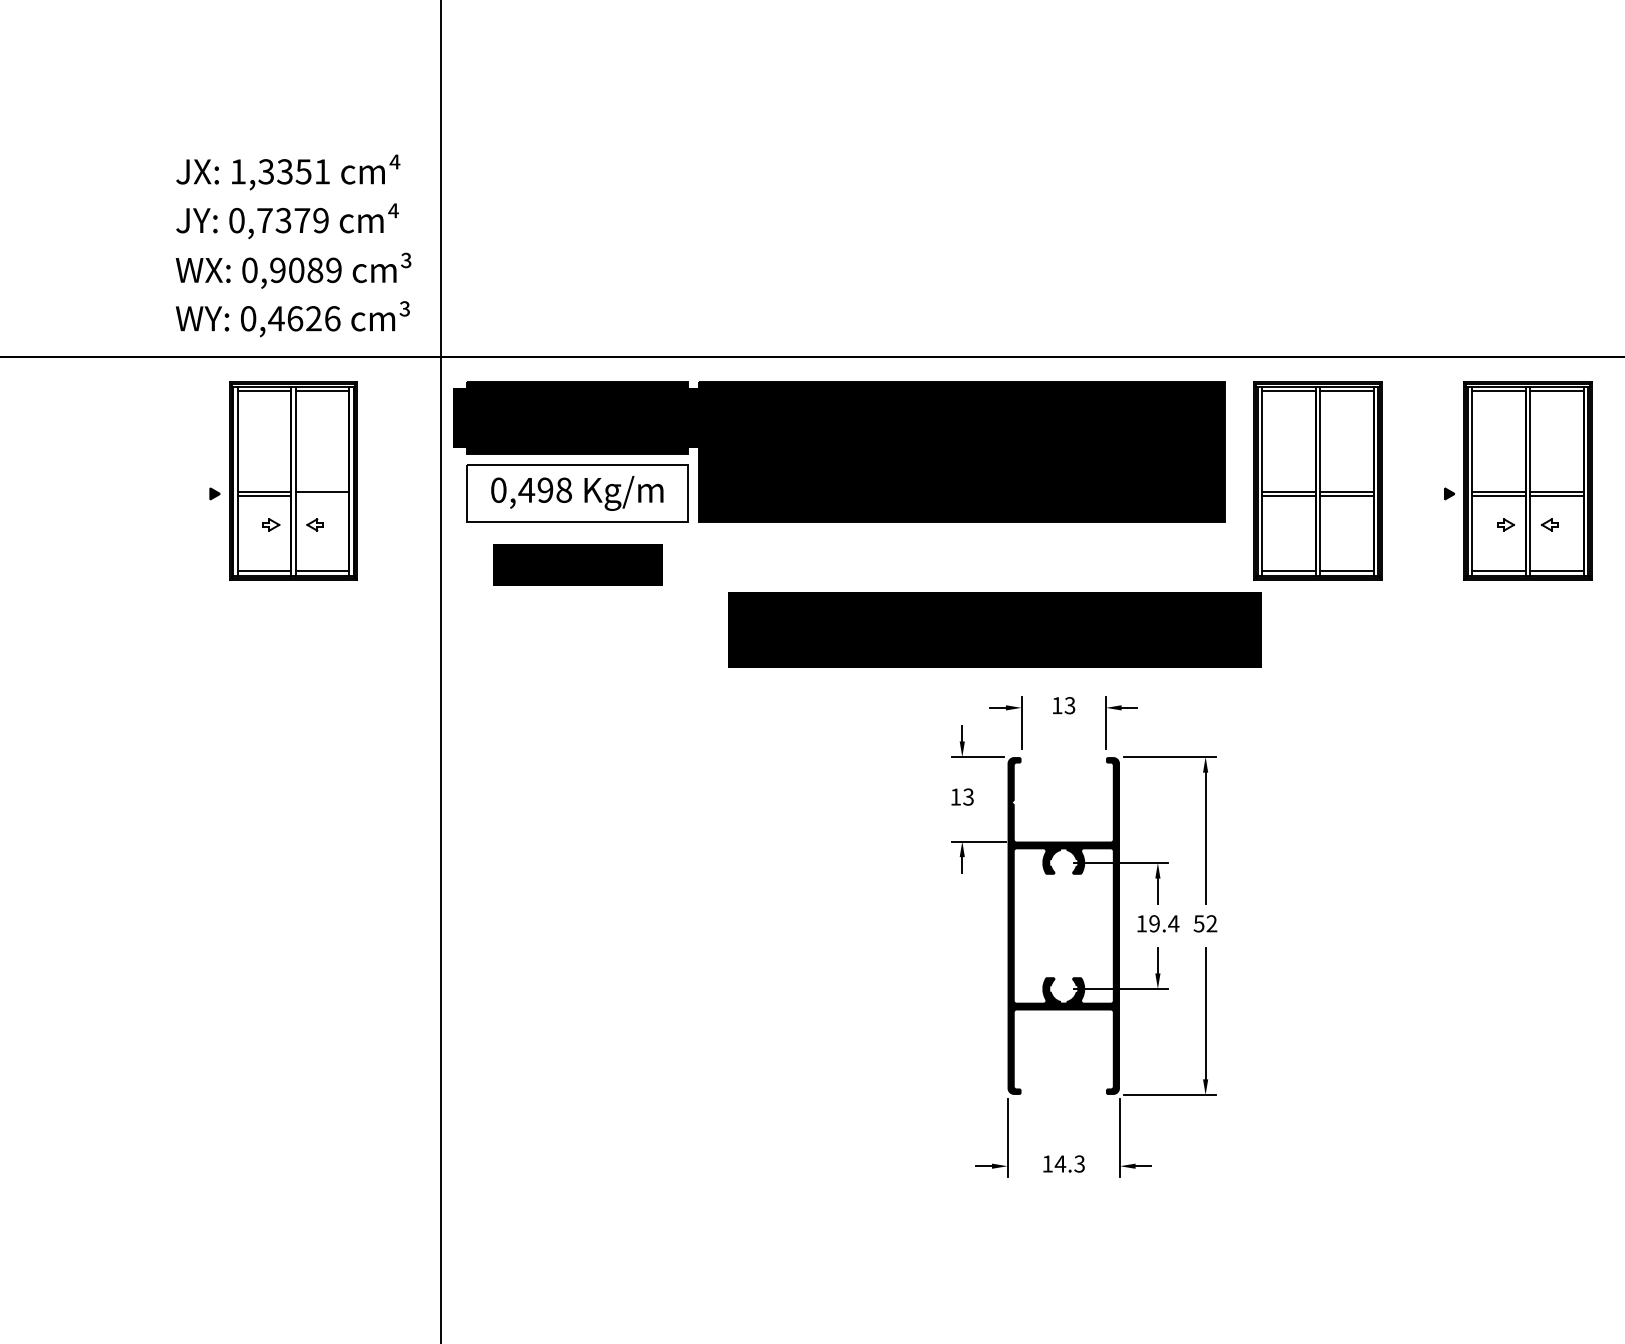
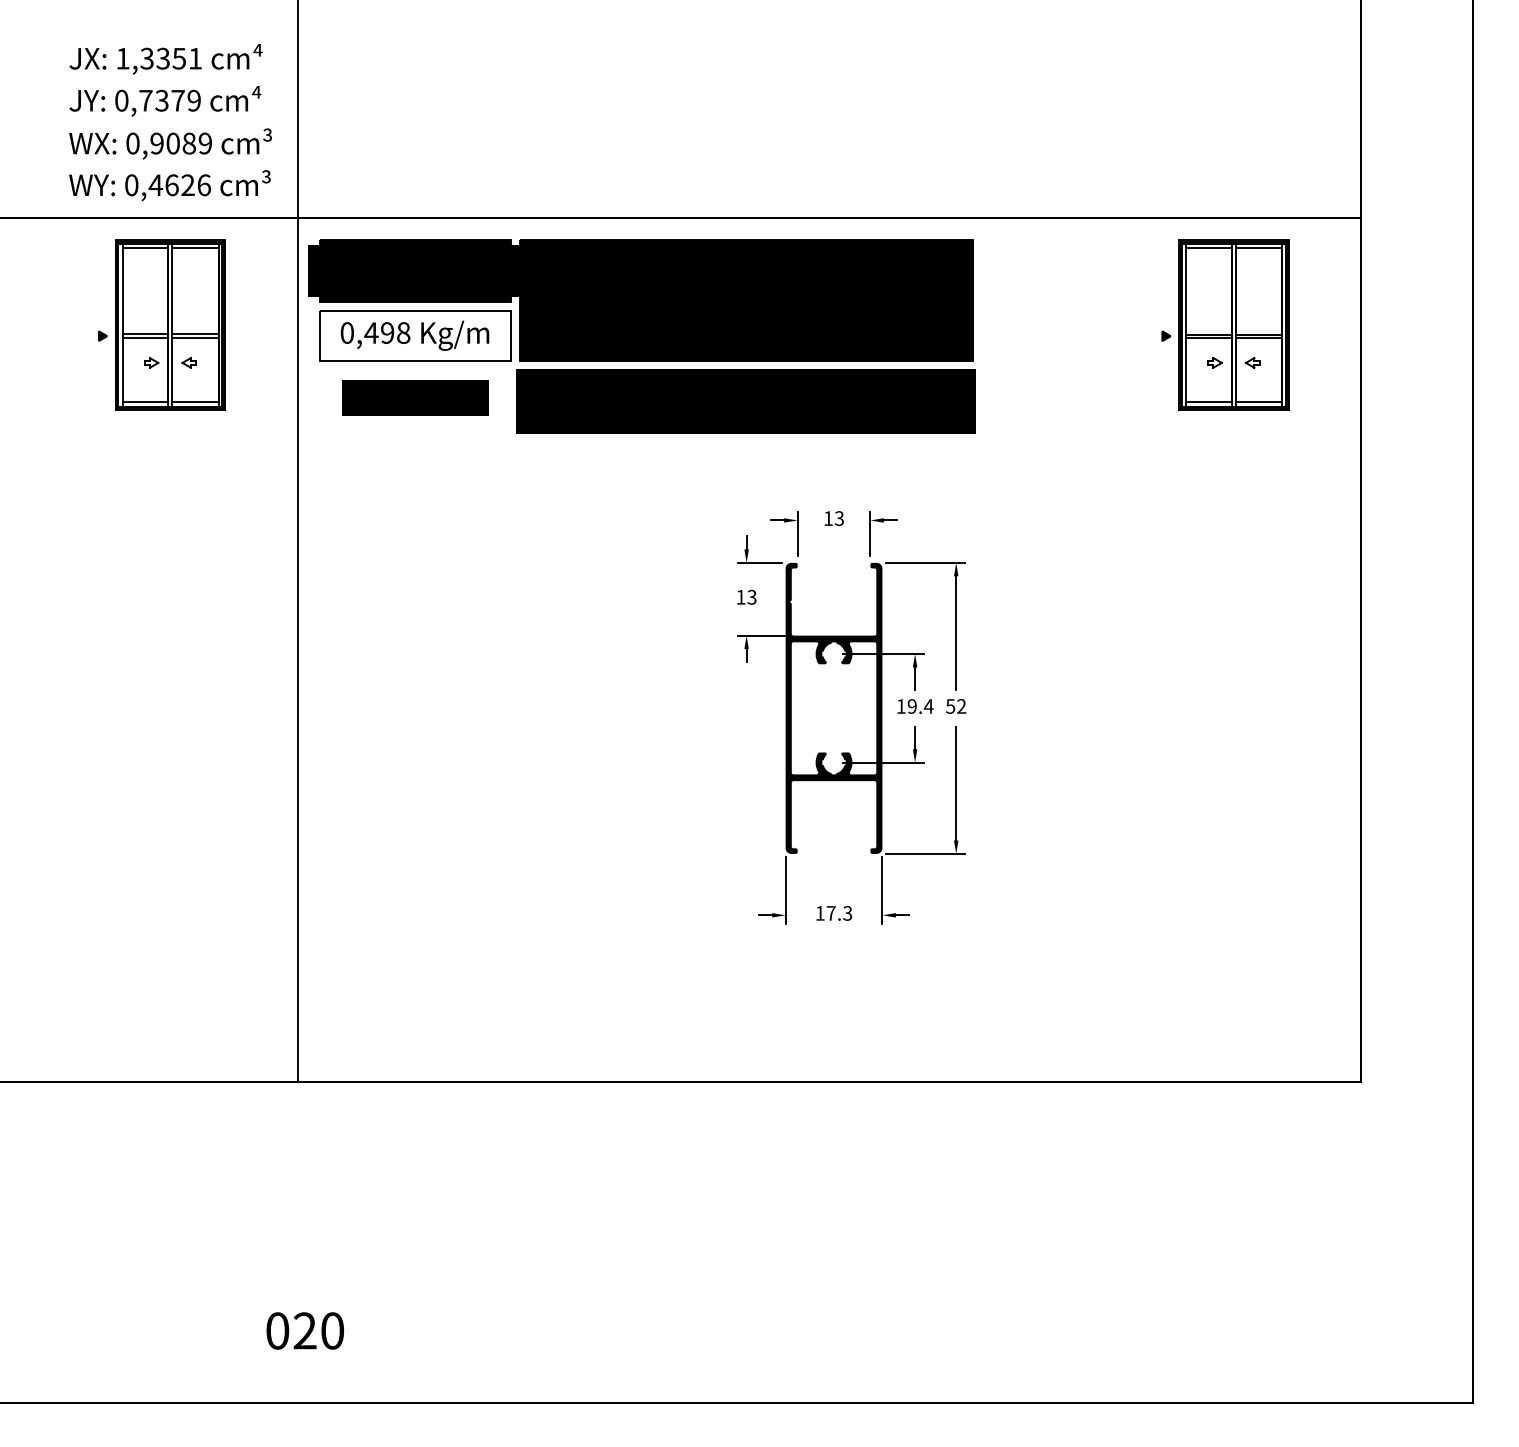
part: (1317, 480) -> (1052, 324), removed
line: (322, 496) -> (195, 338), added
text: (993, 630) -> (745, 401), moved
text: (1060, 1164) -> (831, 913), 14.3 -> 17.3

